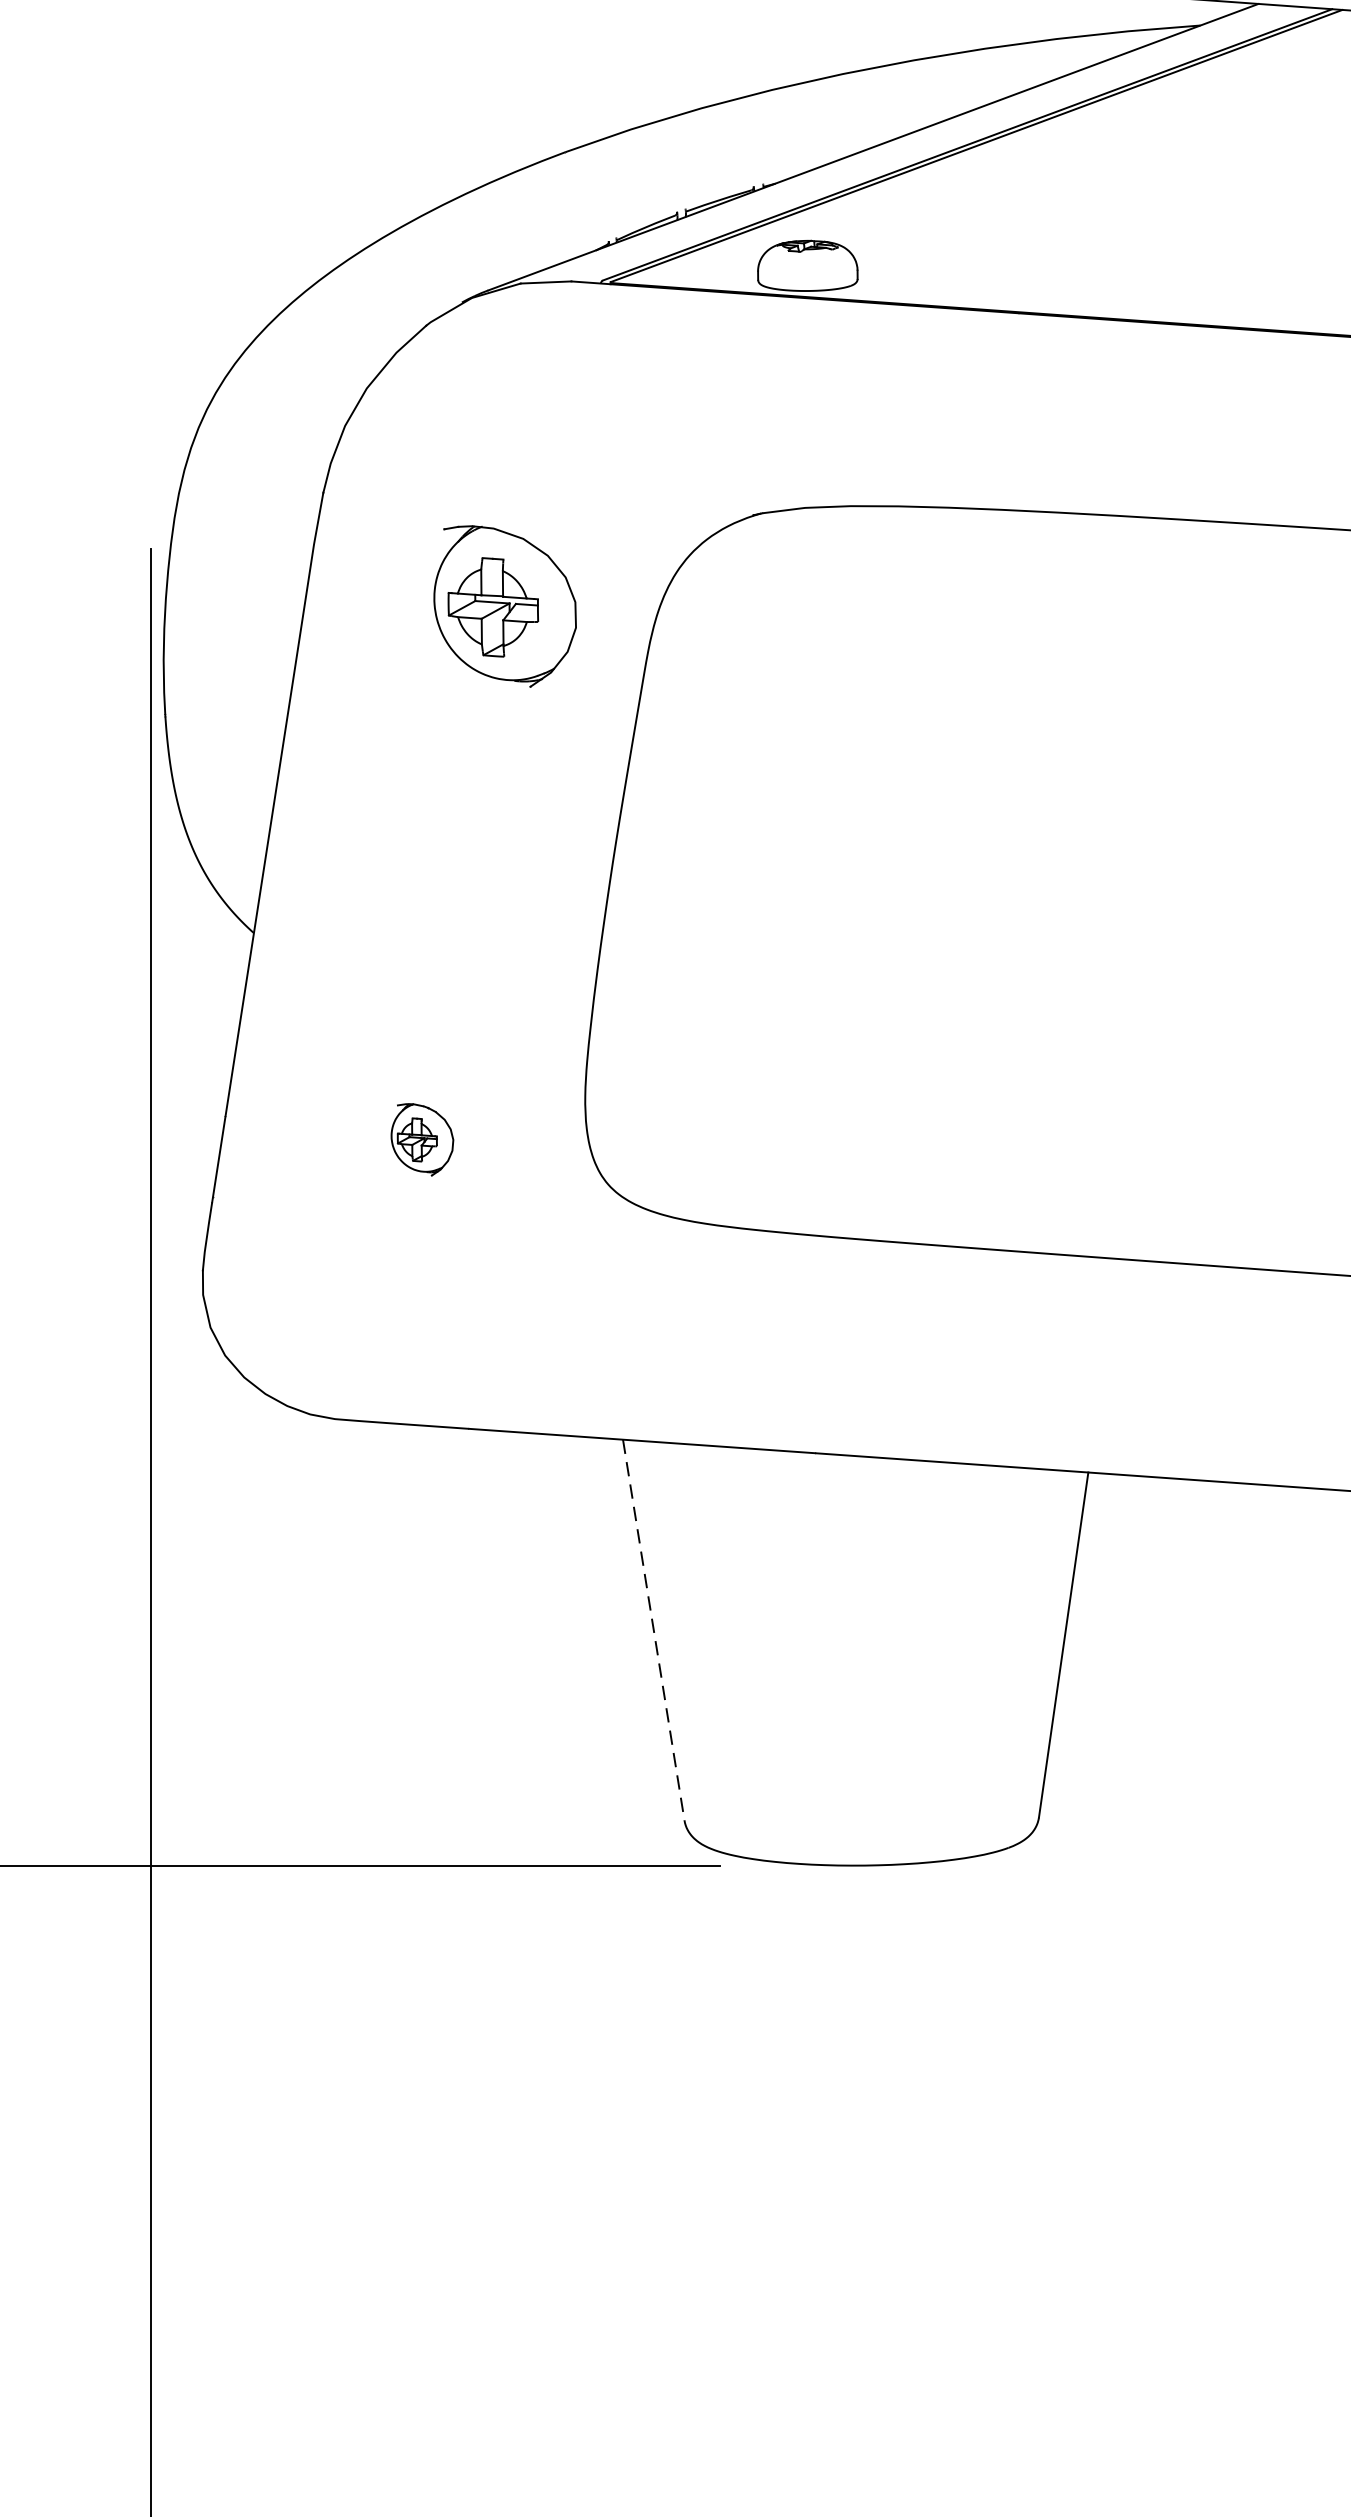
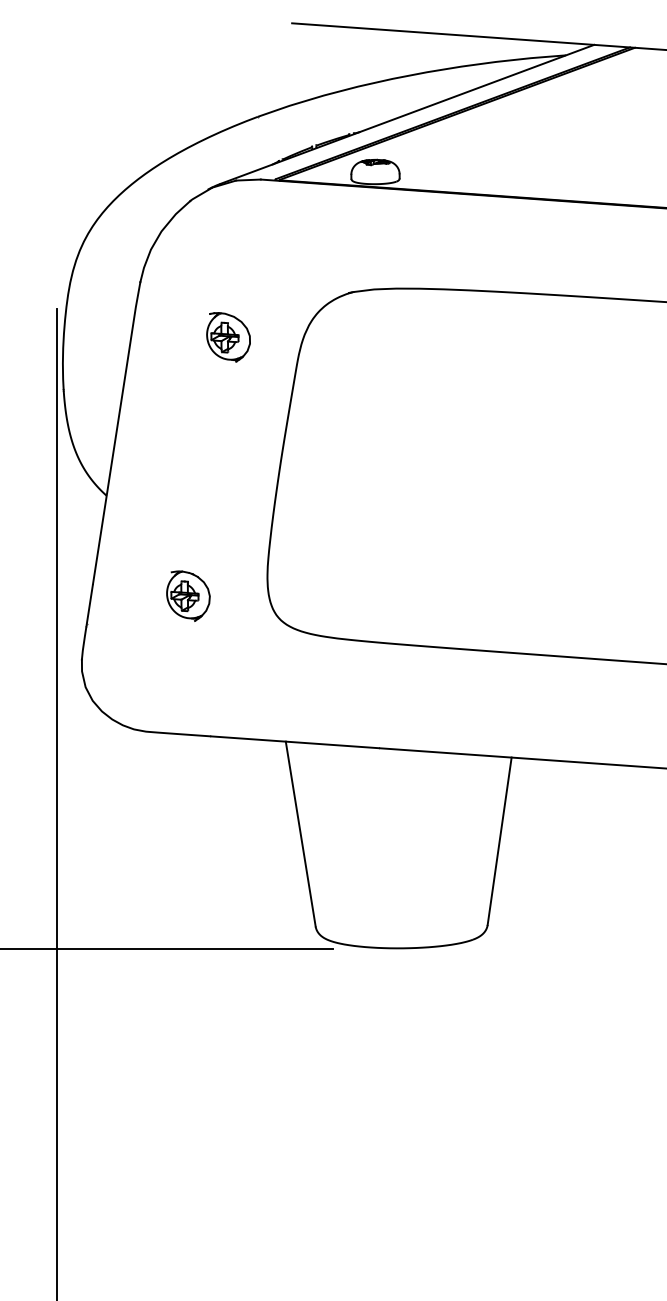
part: (504, 606) -> (228, 337), size x0.62
part: (422, 1138) -> (188, 595), size x1.43
line: (653, 1631) -> (300, 834), dashed -> solid

